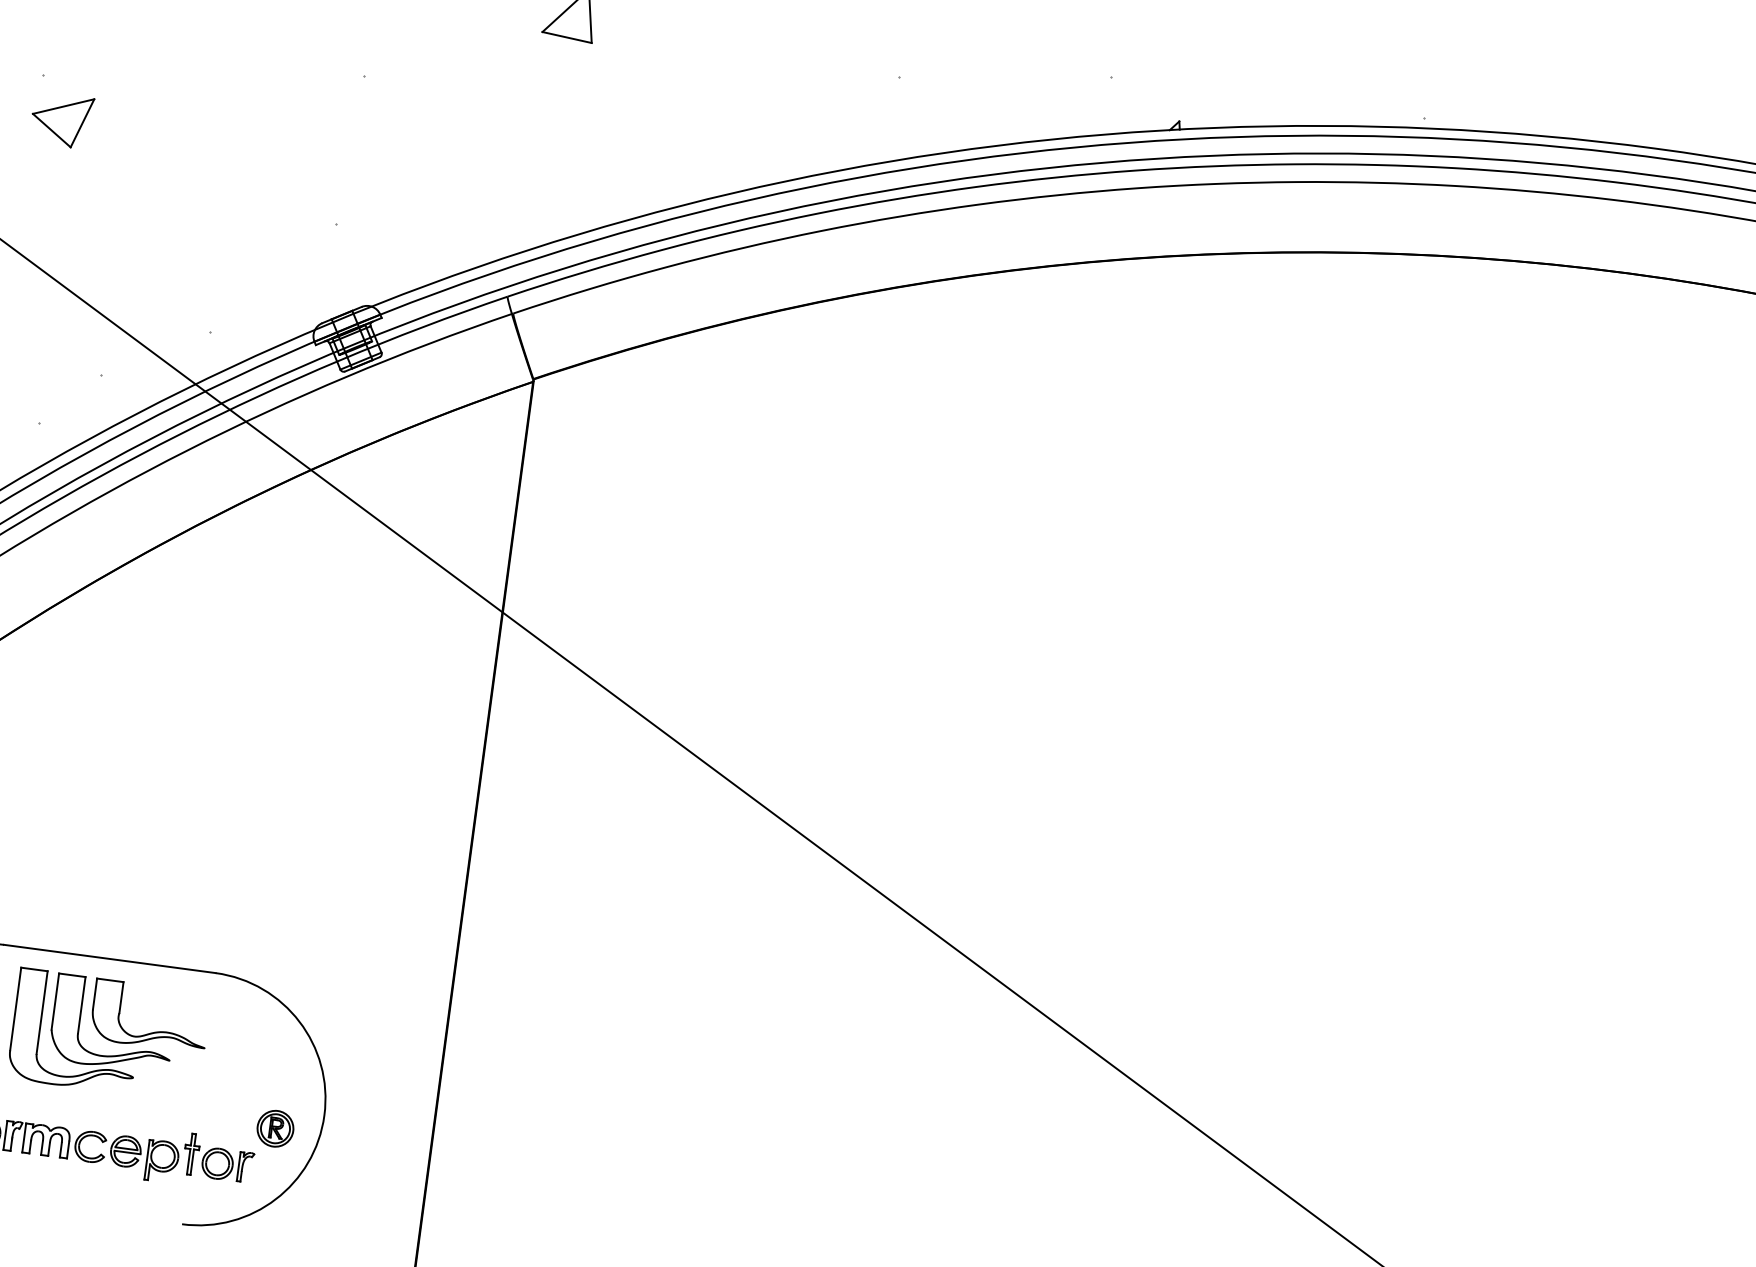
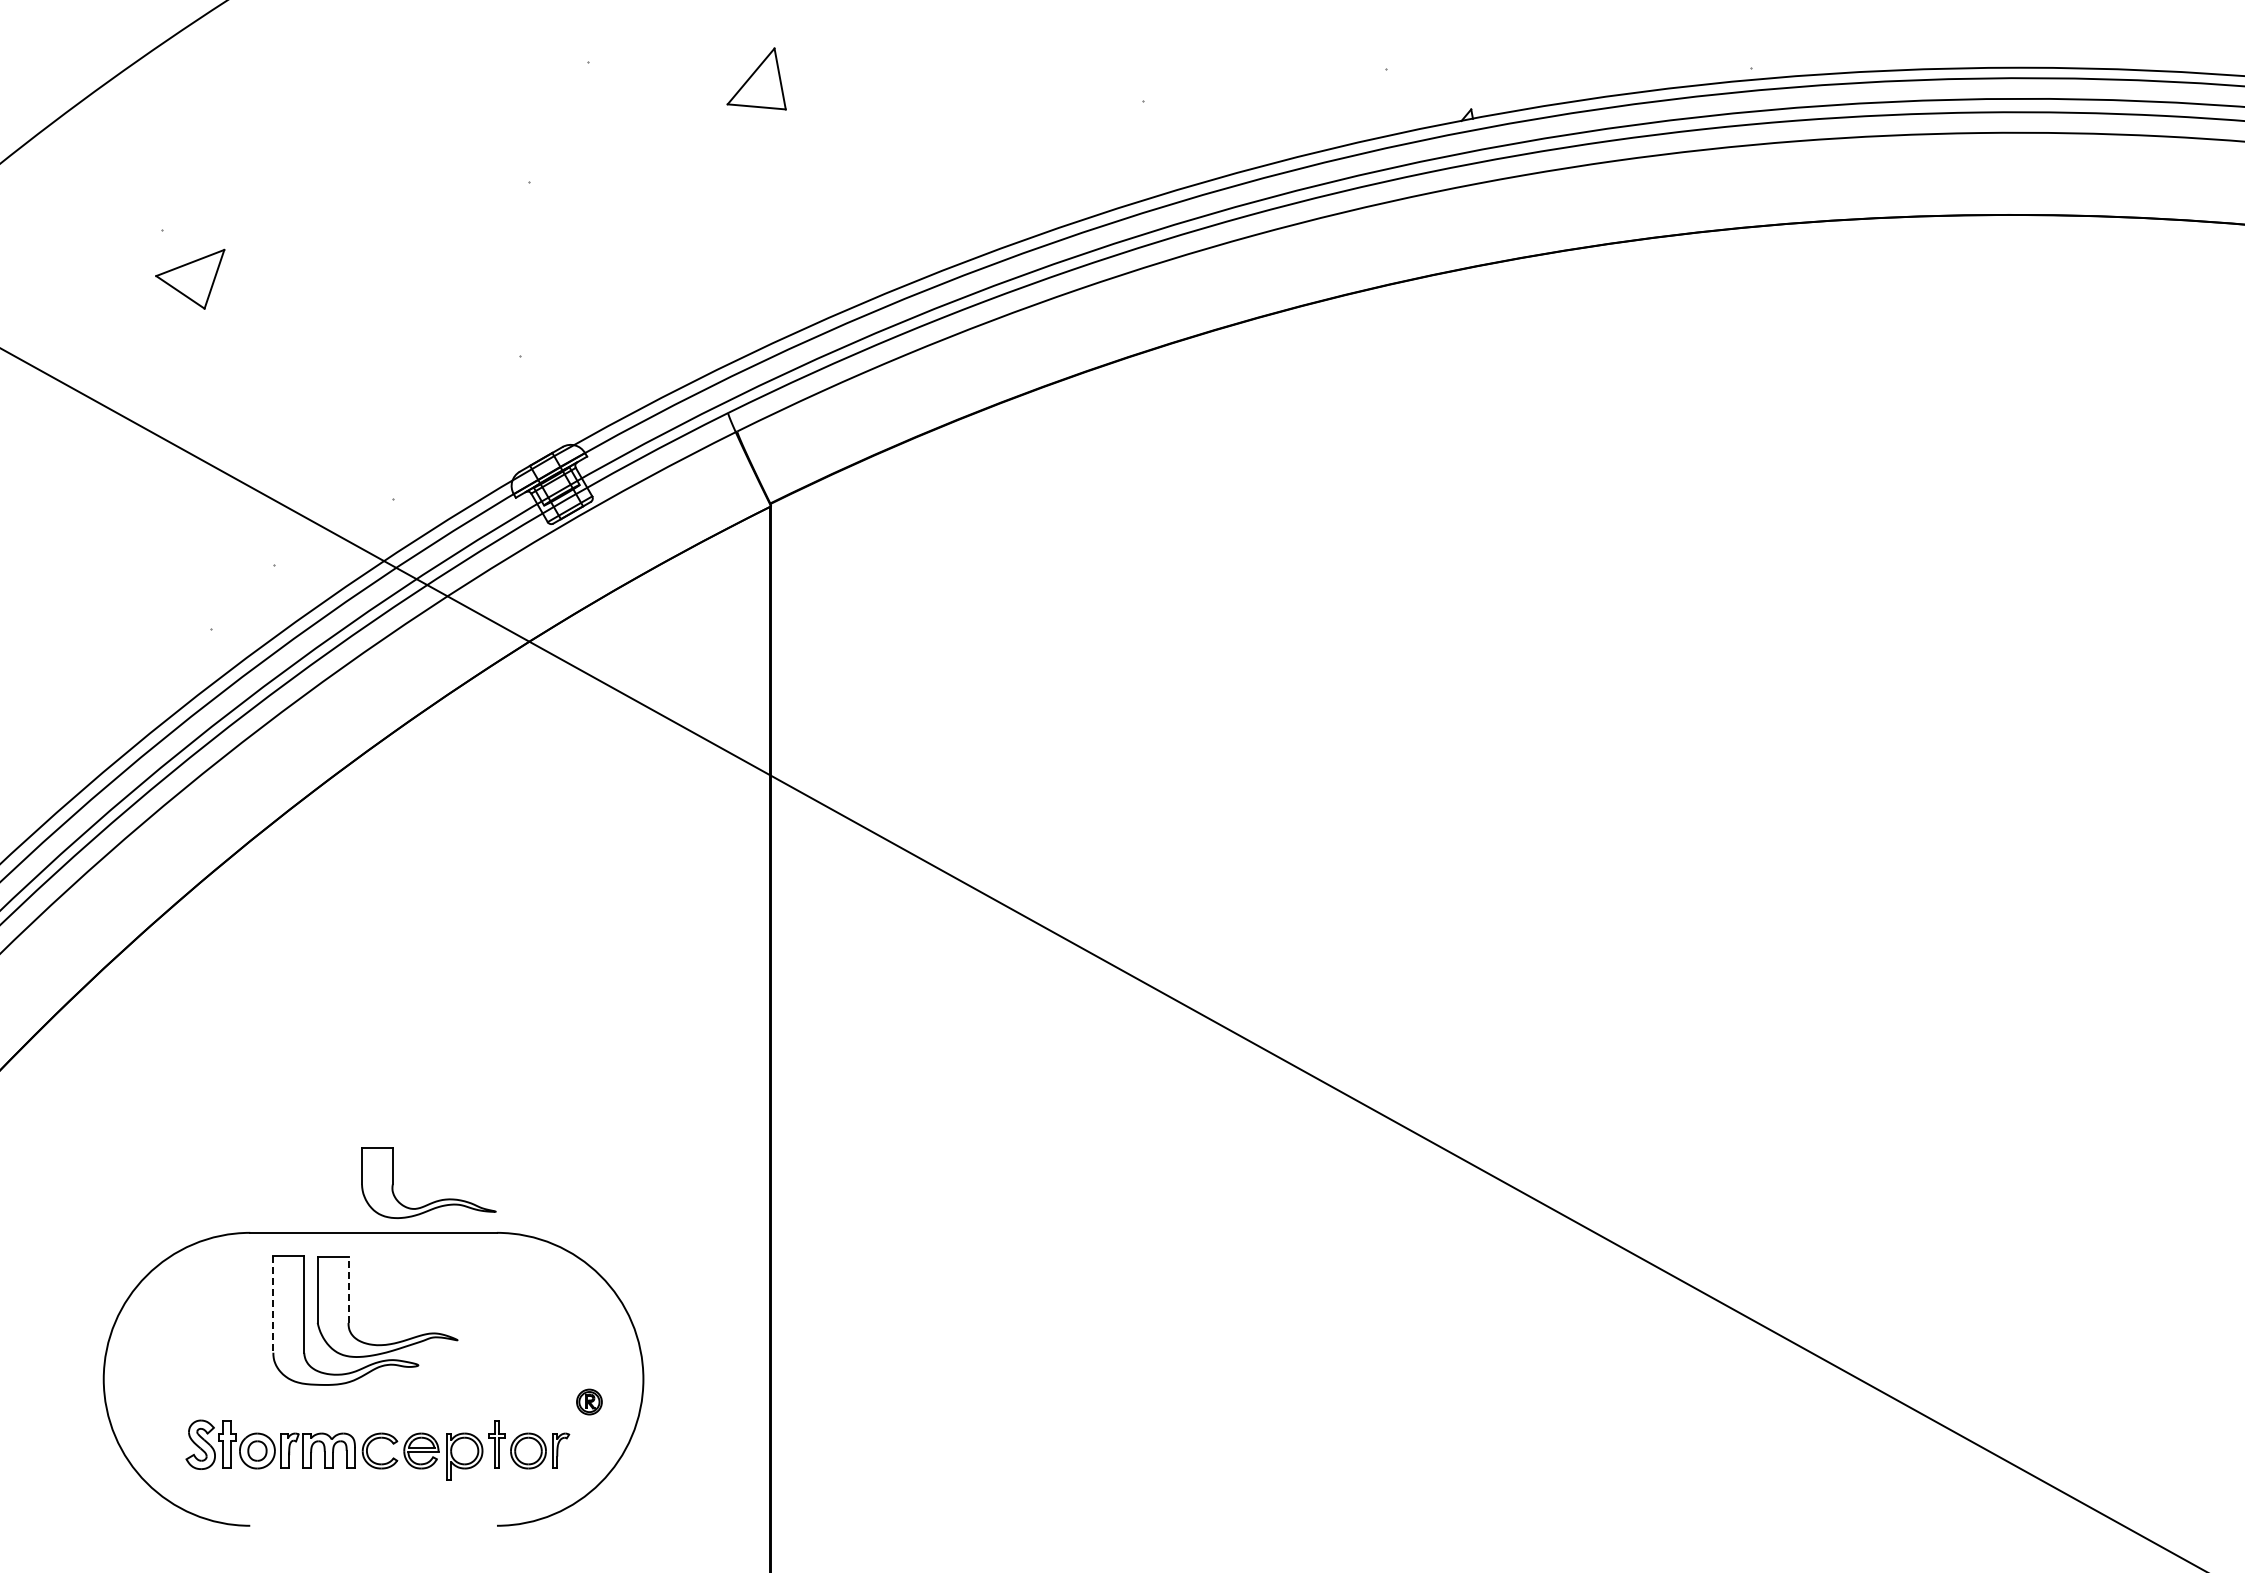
line: (81, 1005) -> (348, 1290), solid -> dashed
line: (15, 1009) -> (273, 1305), solid -> dashed
part: (154, 1031) -> (435, 1200), moved
part: (275, 1128) -> (589, 1401), size x0.6

